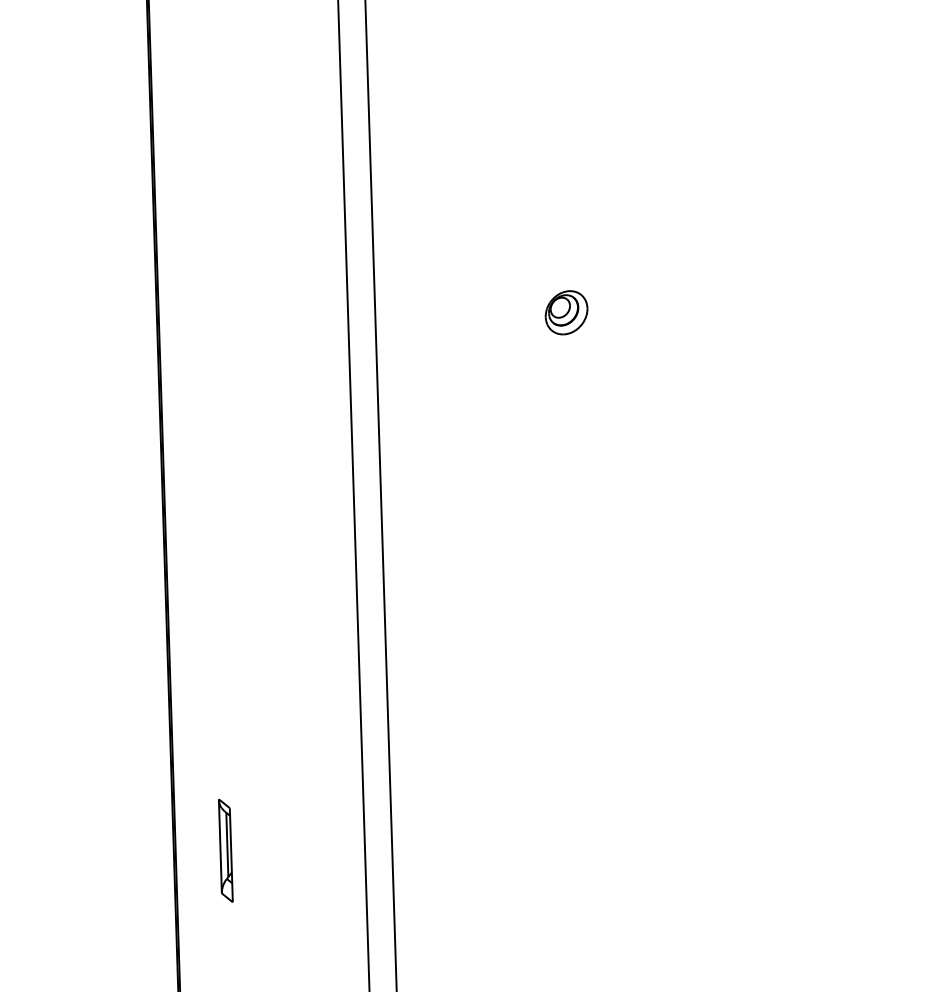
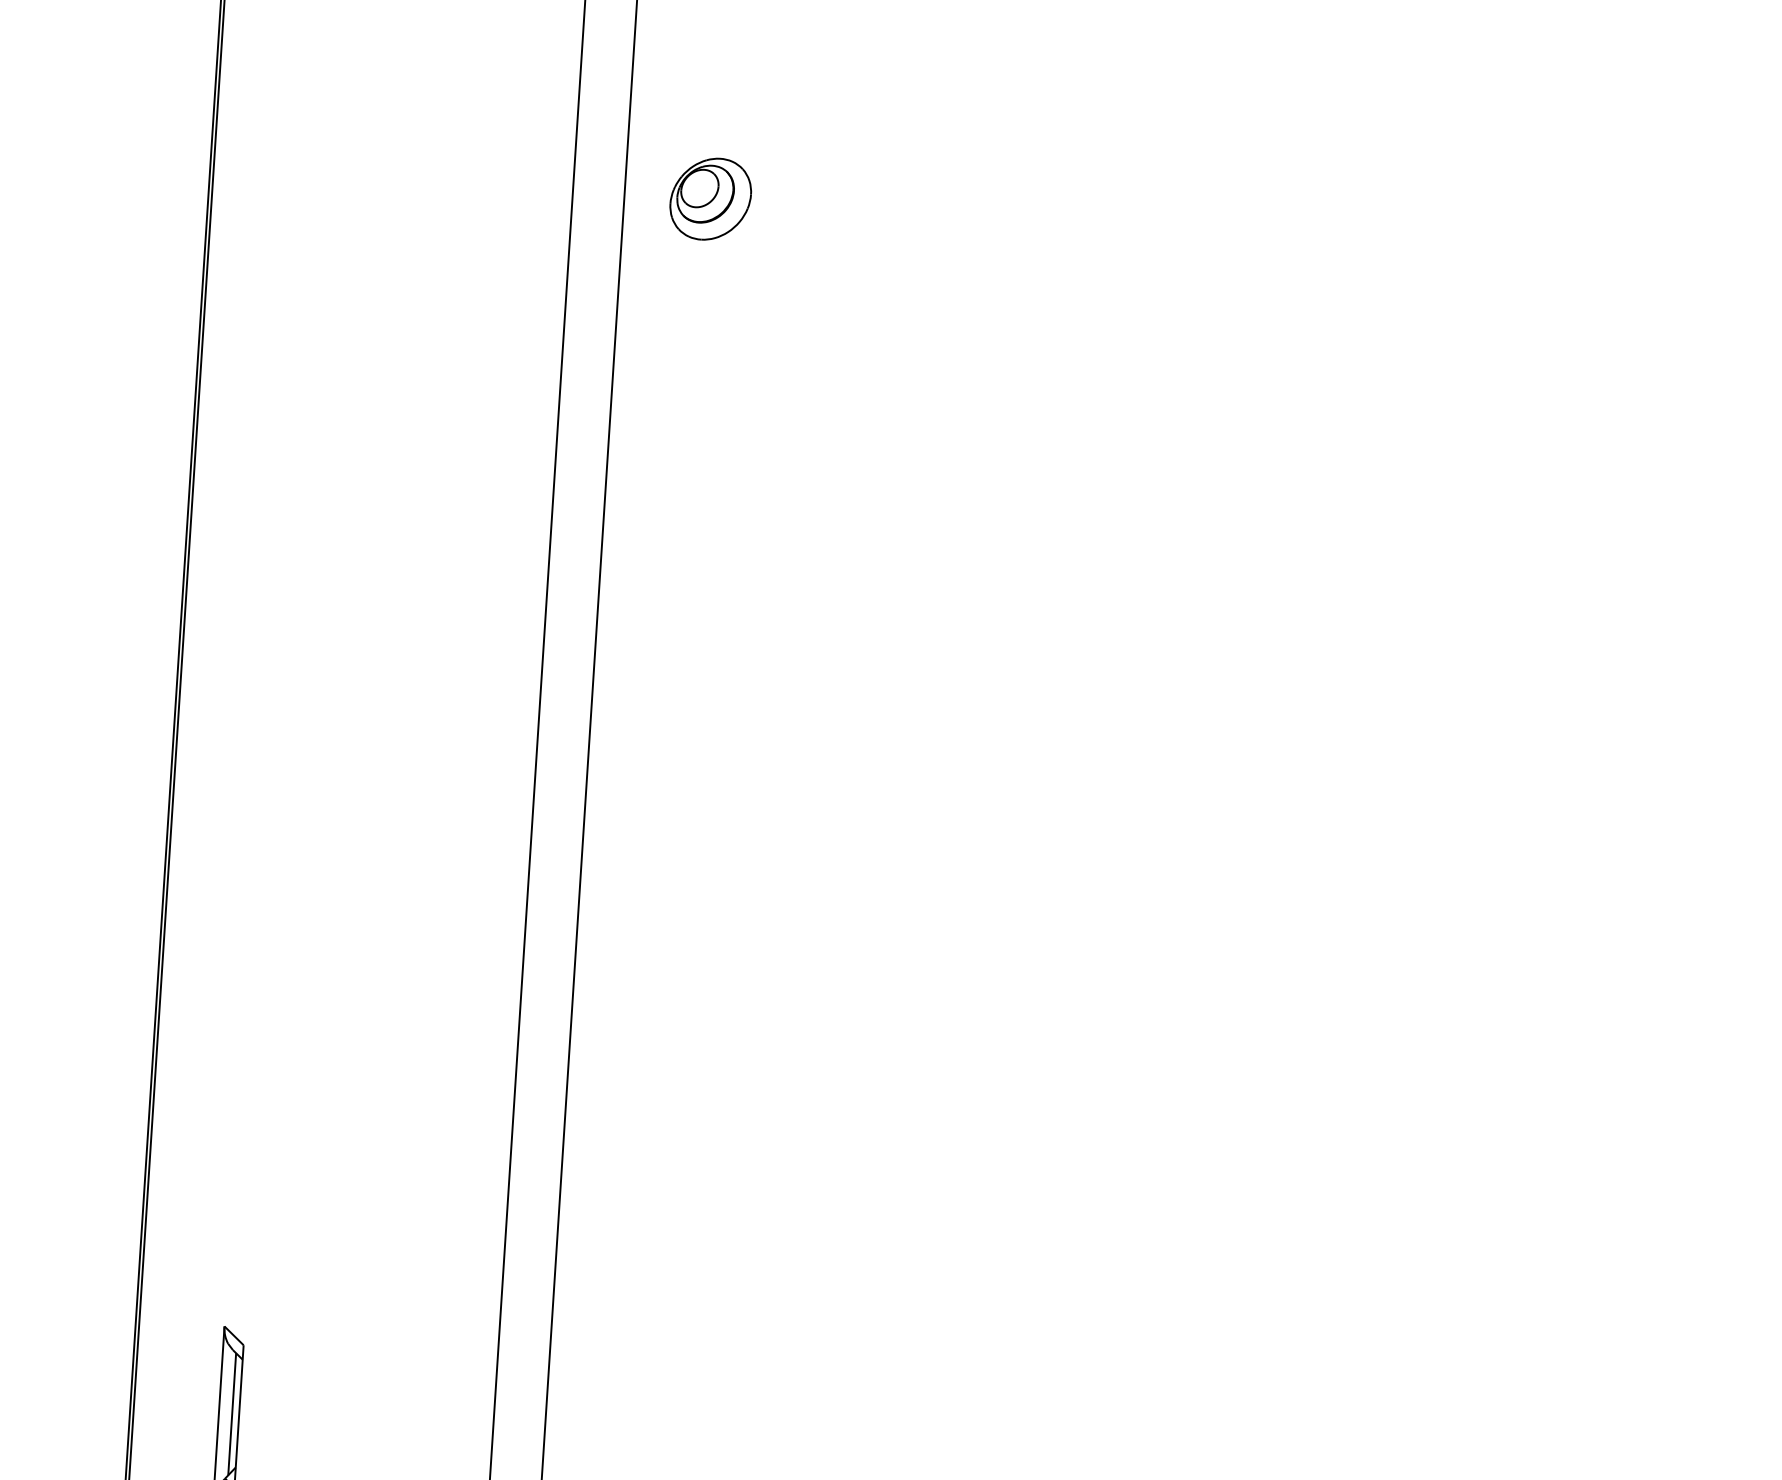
part: (566, 312) -> (710, 198), moved

